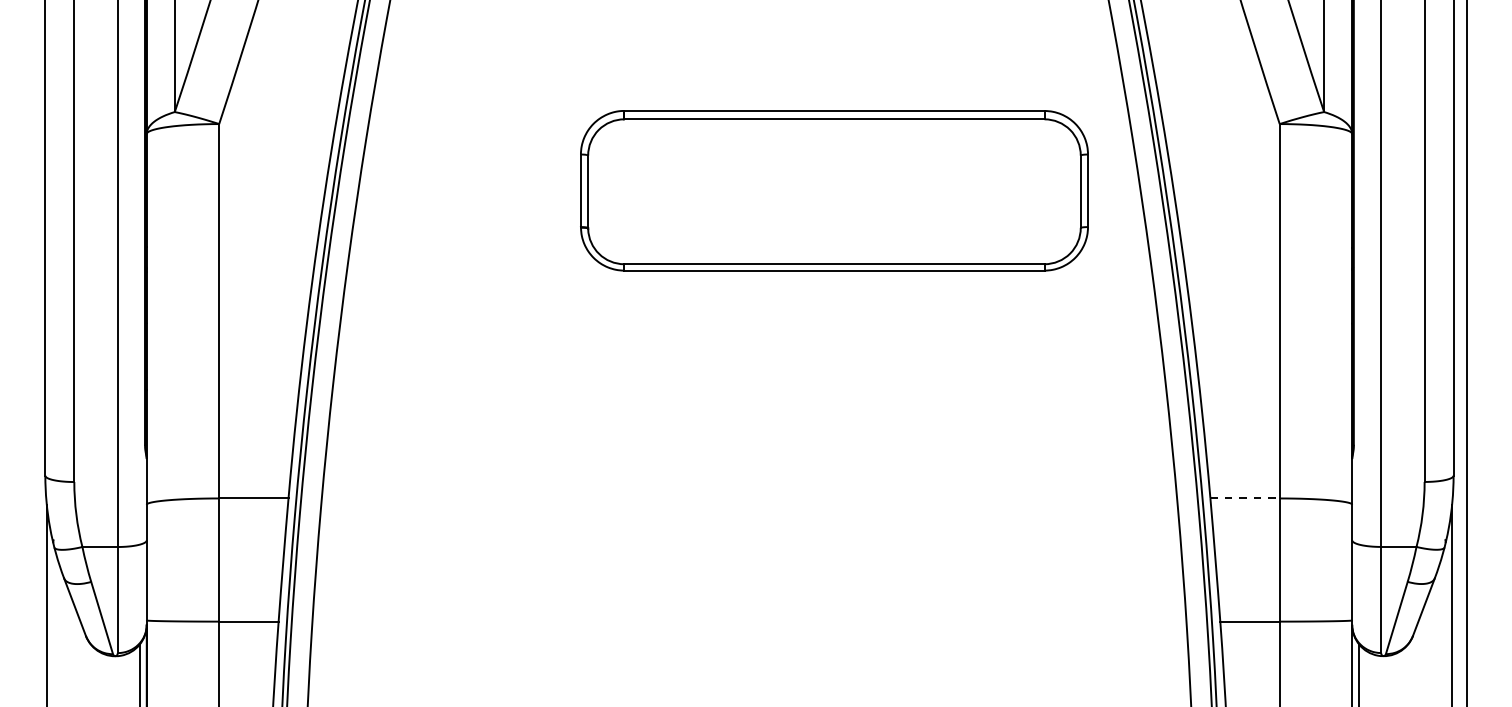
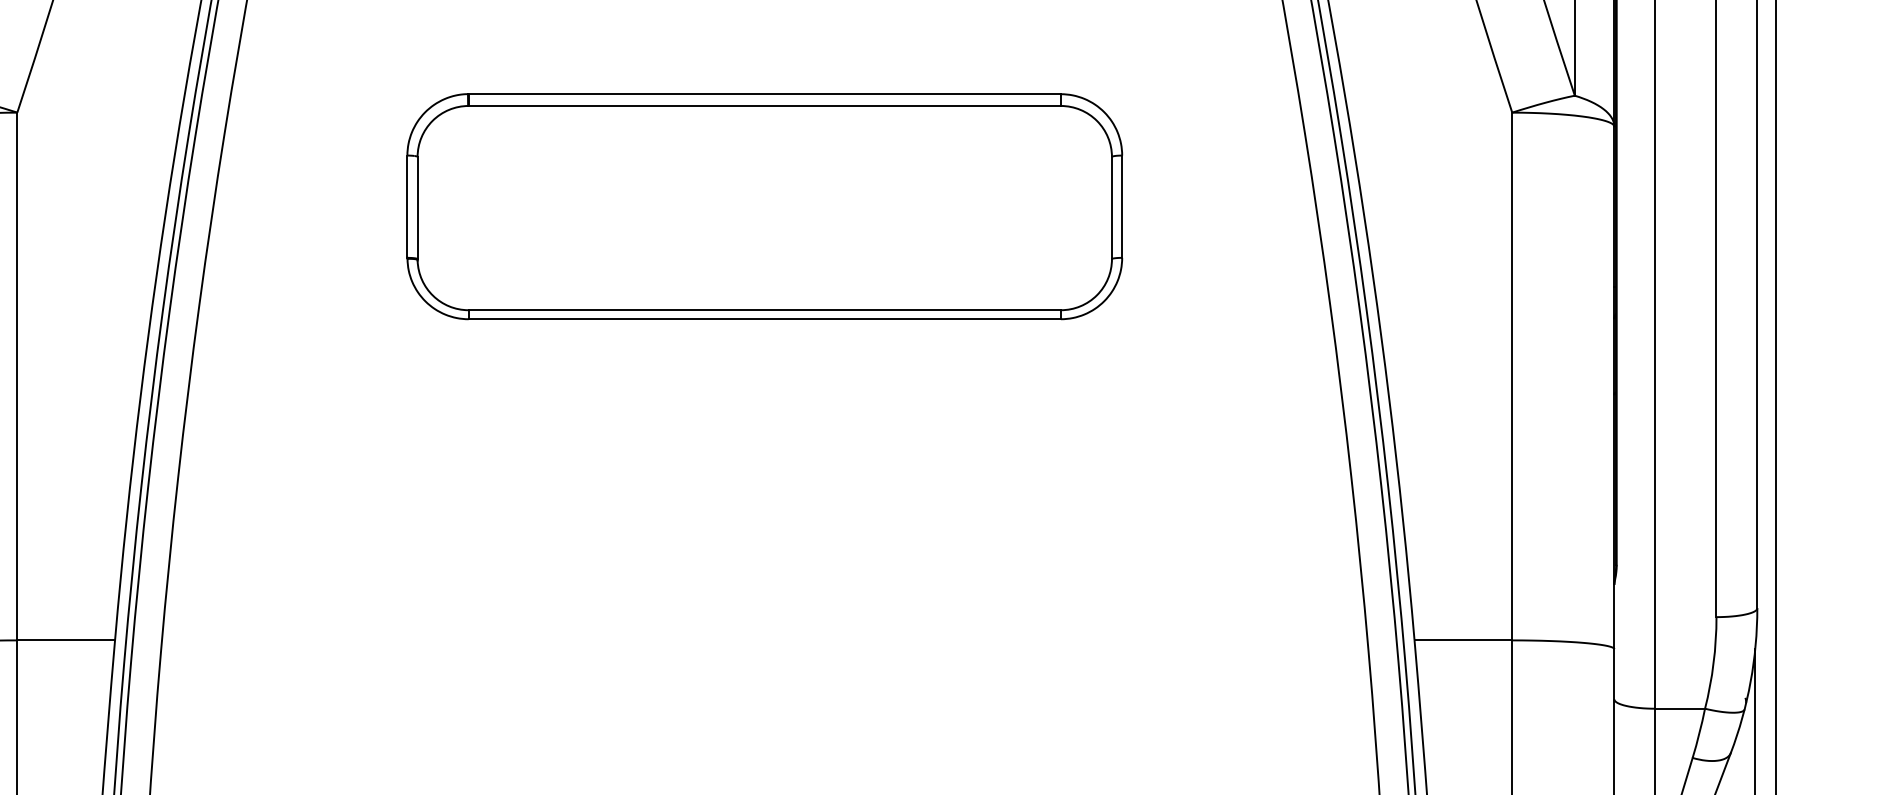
part: (834, 190) -> (764, 206), moved
line: (1245, 498) -> (1463, 640), dashed -> solid

